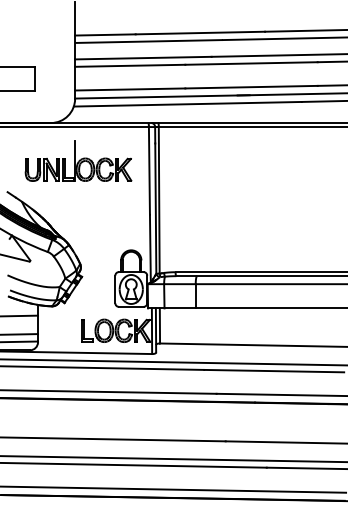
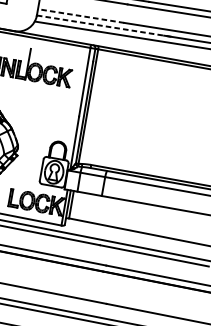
line: (129, 89) -> (80, 15), solid -> dashed
line: (162, 96) -> (105, 26), solid -> dashed

